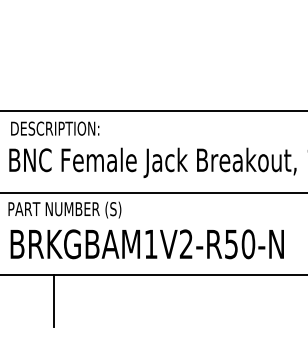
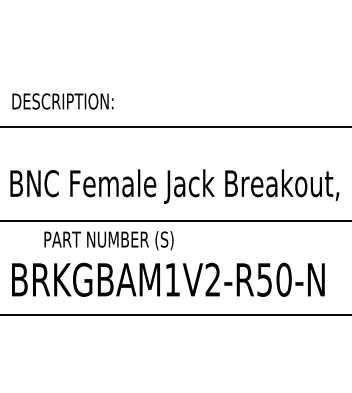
text: (54, 128) -> (62, 101), moved
text: (64, 209) -> (108, 240), moved
line: (53, 300) -> (61, 344), removed

